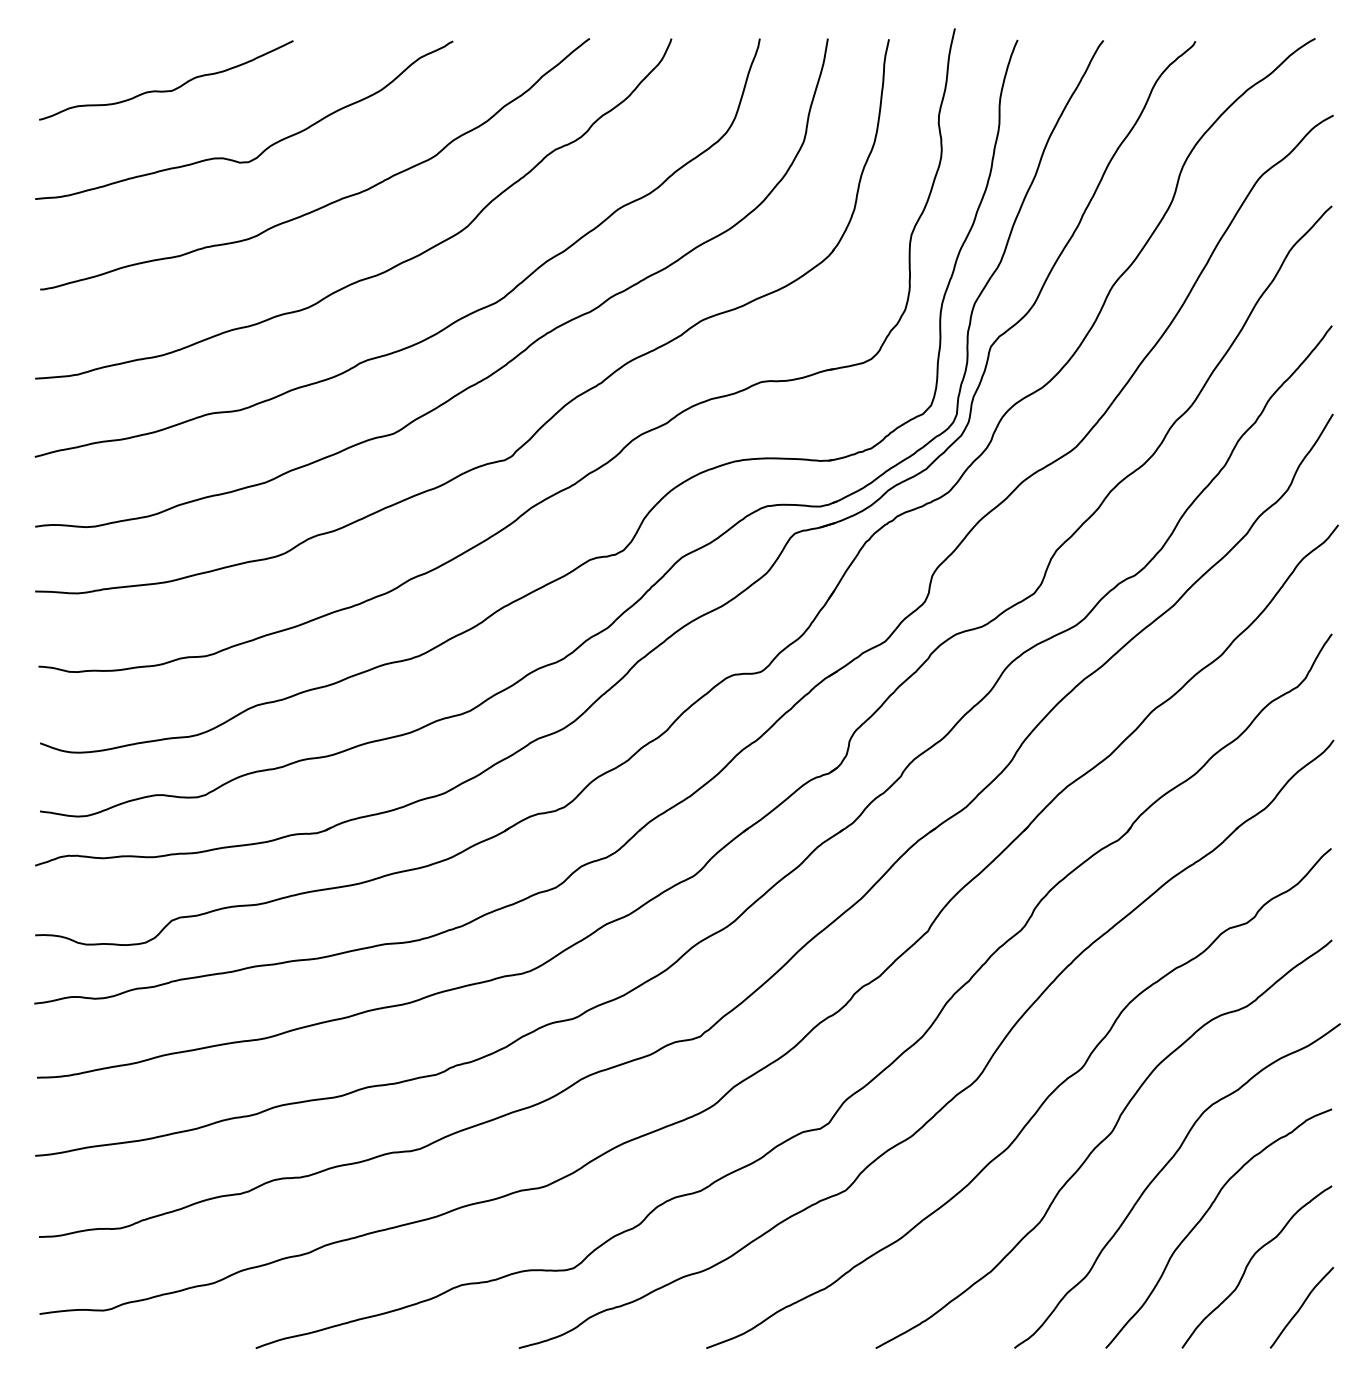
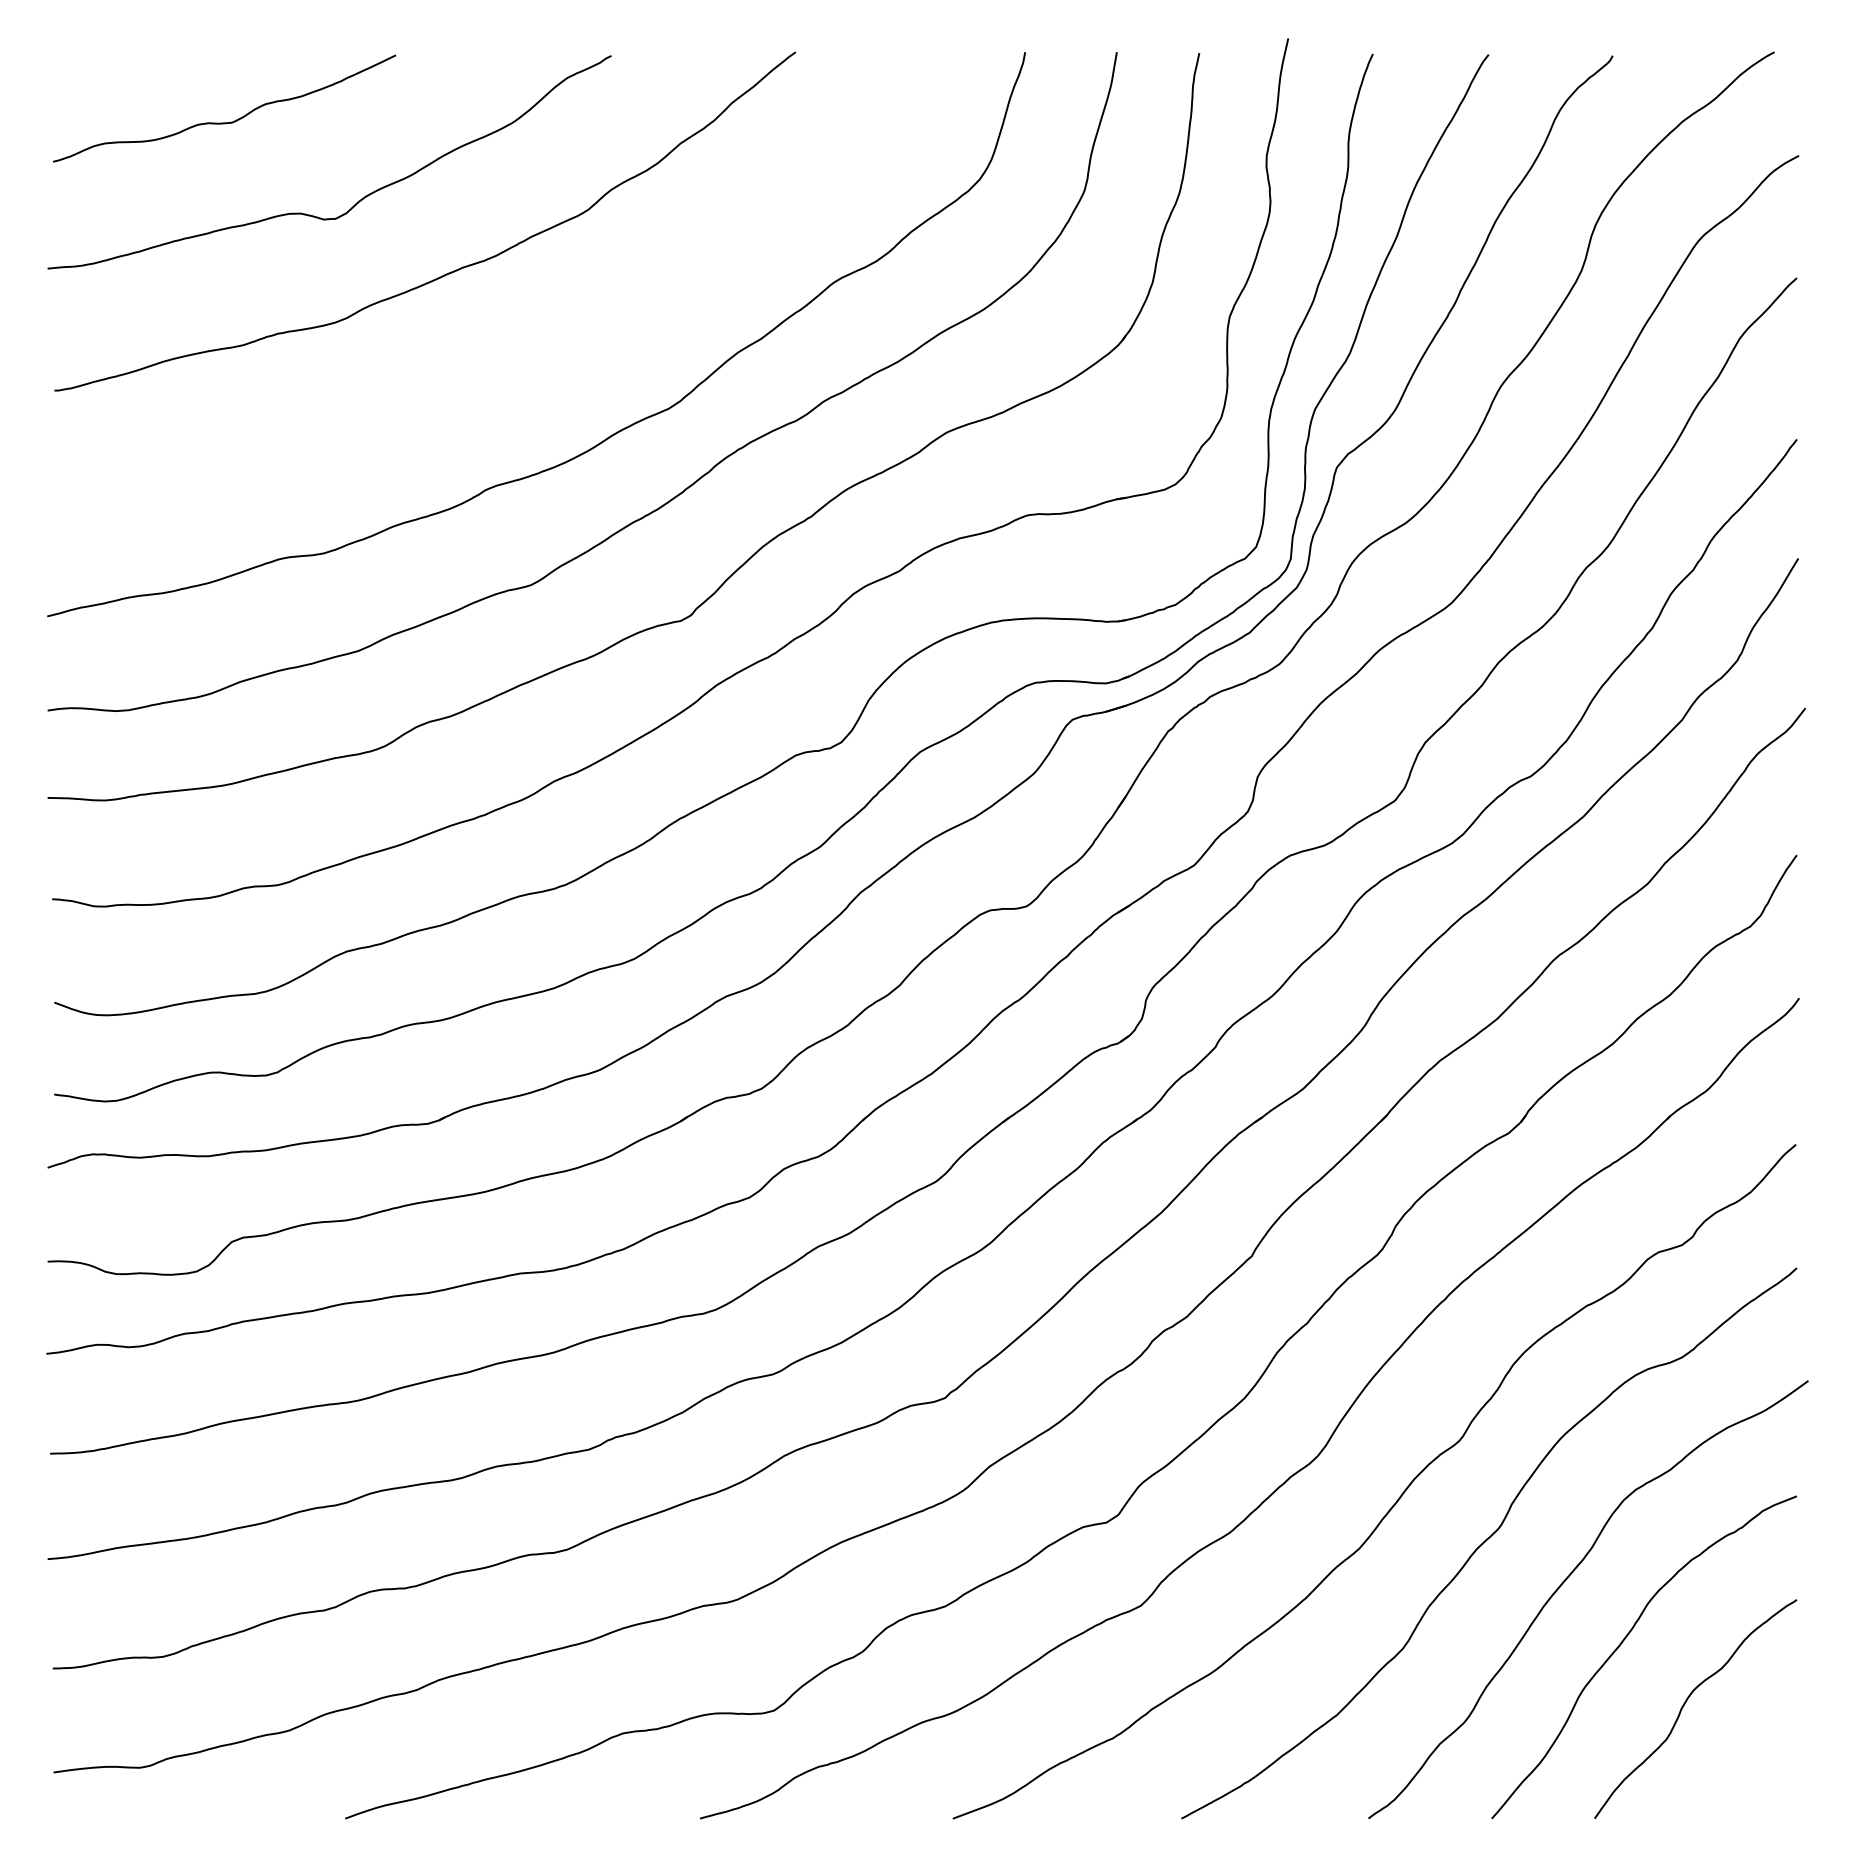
curve: (379, 273) -> (512, 368), removed
curve: (1301, 1308) -> (1755, 1764), removed

